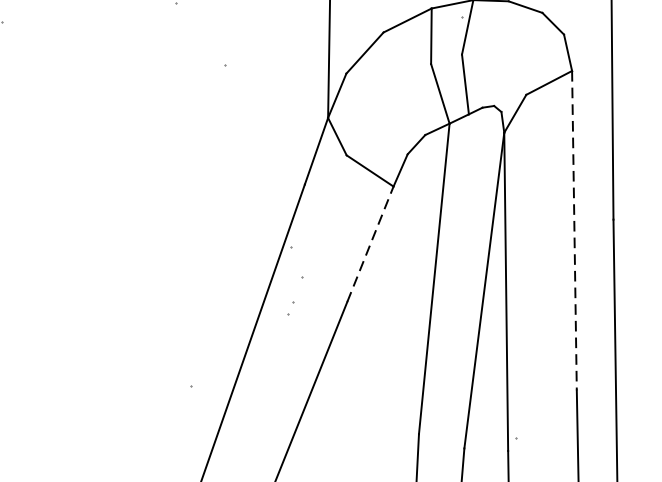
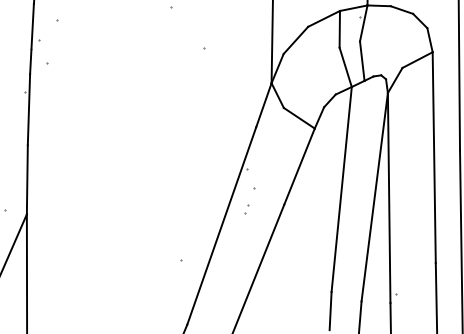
line: (574, 231) -> (434, 158), dashed -> solid
line: (370, 244) -> (299, 166), dashed -> solid

